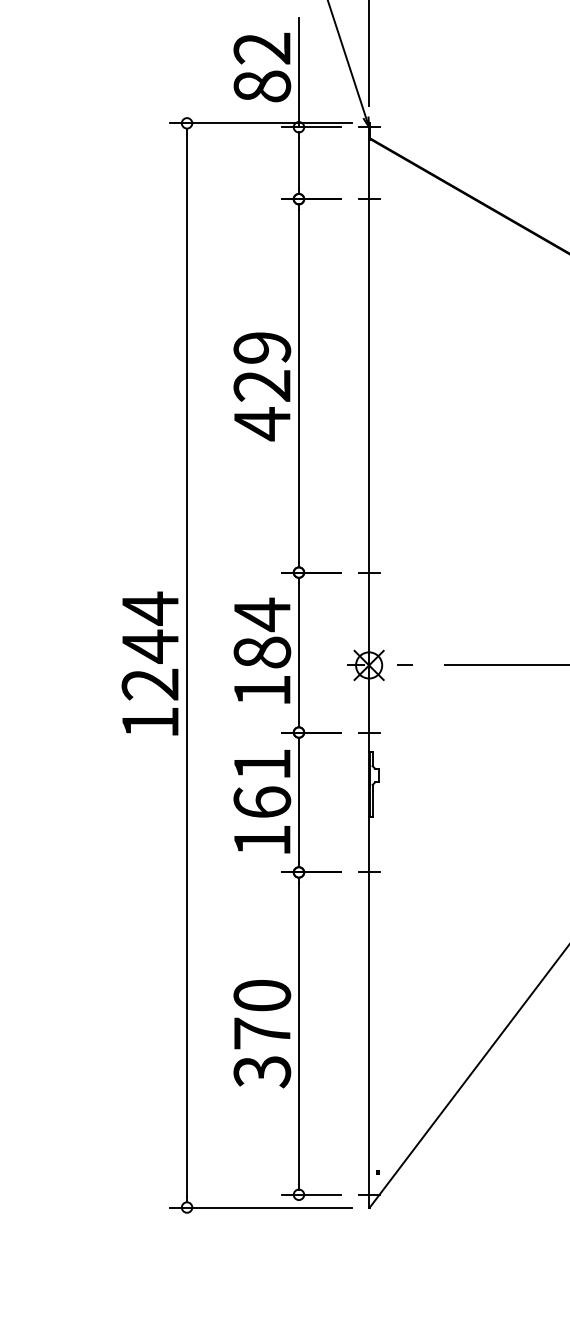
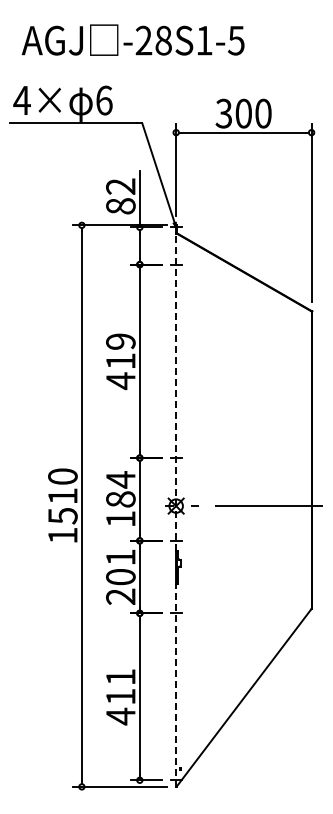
text: (261, 386) -> (120, 361), 429 -> 419
line: (369, 446) -> (176, 392), solid -> dashed
text: (149, 644) -> (62, 495), 1244 -> 1510
text: (261, 820) -> (120, 586), 161 -> 201
line: (369, 1011) -> (176, 685), solid -> dashed
text: (261, 1034) -> (120, 697), 370 -> 411

